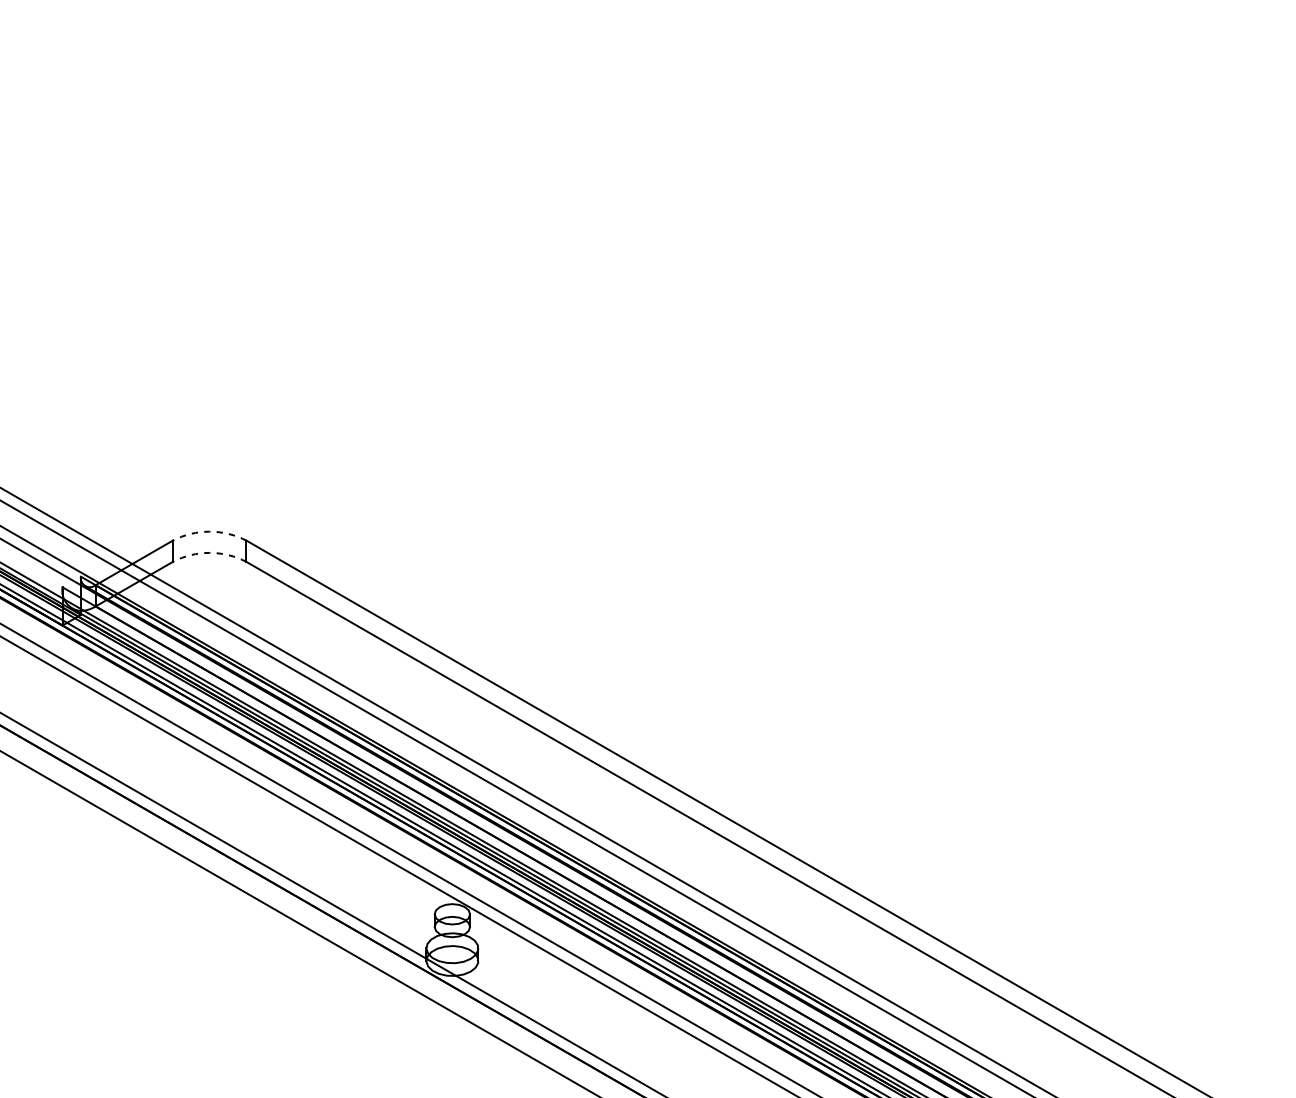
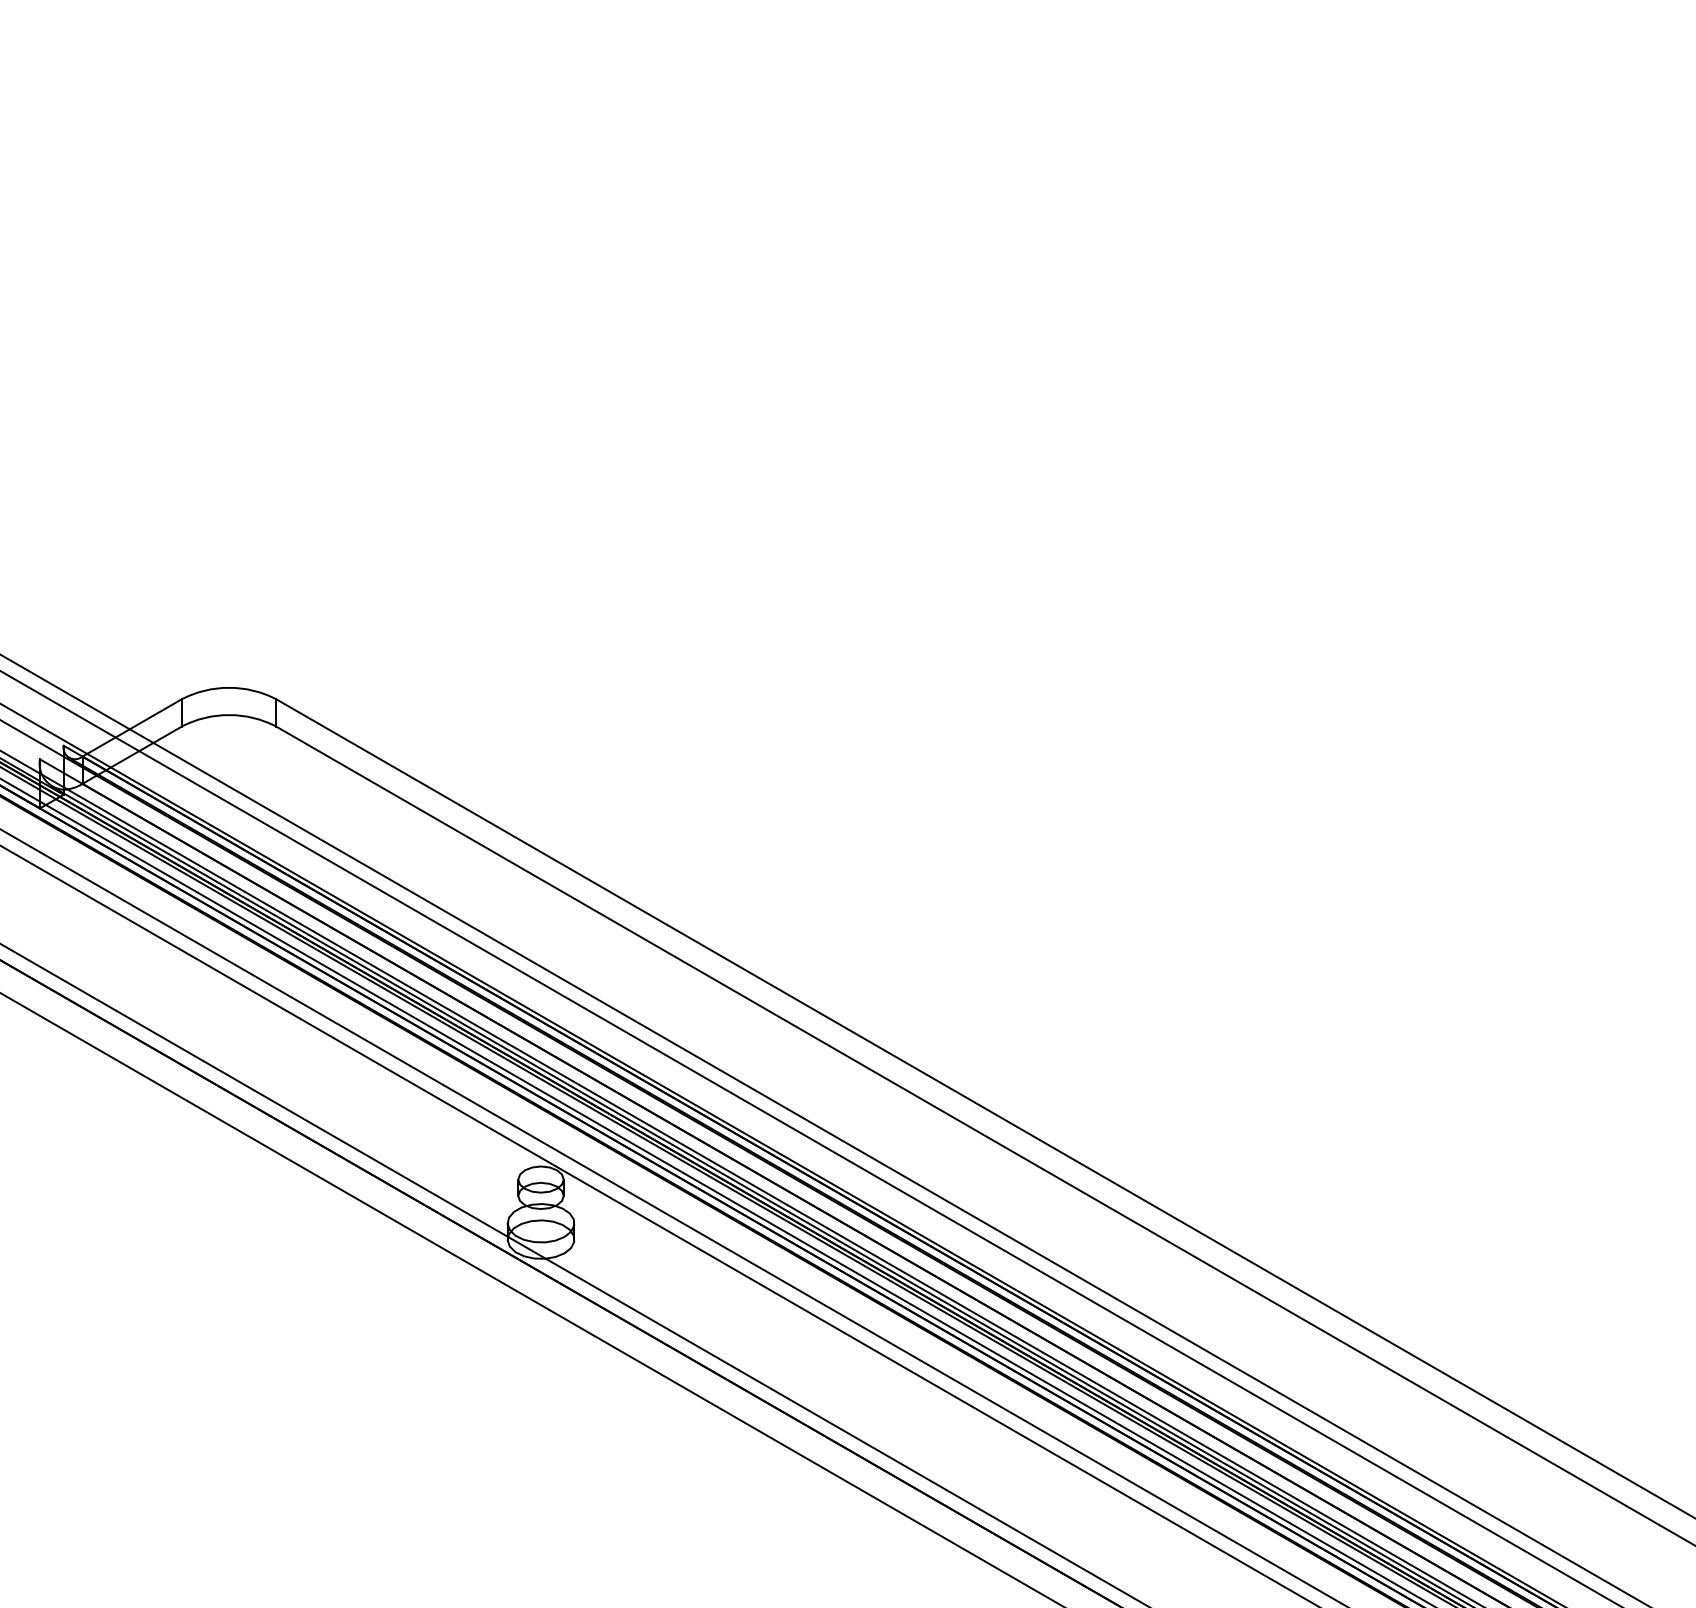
arc: (210, 531) -> (229, 687), dashed -> solid
arc: (210, 553) -> (229, 715), dashed -> solid

